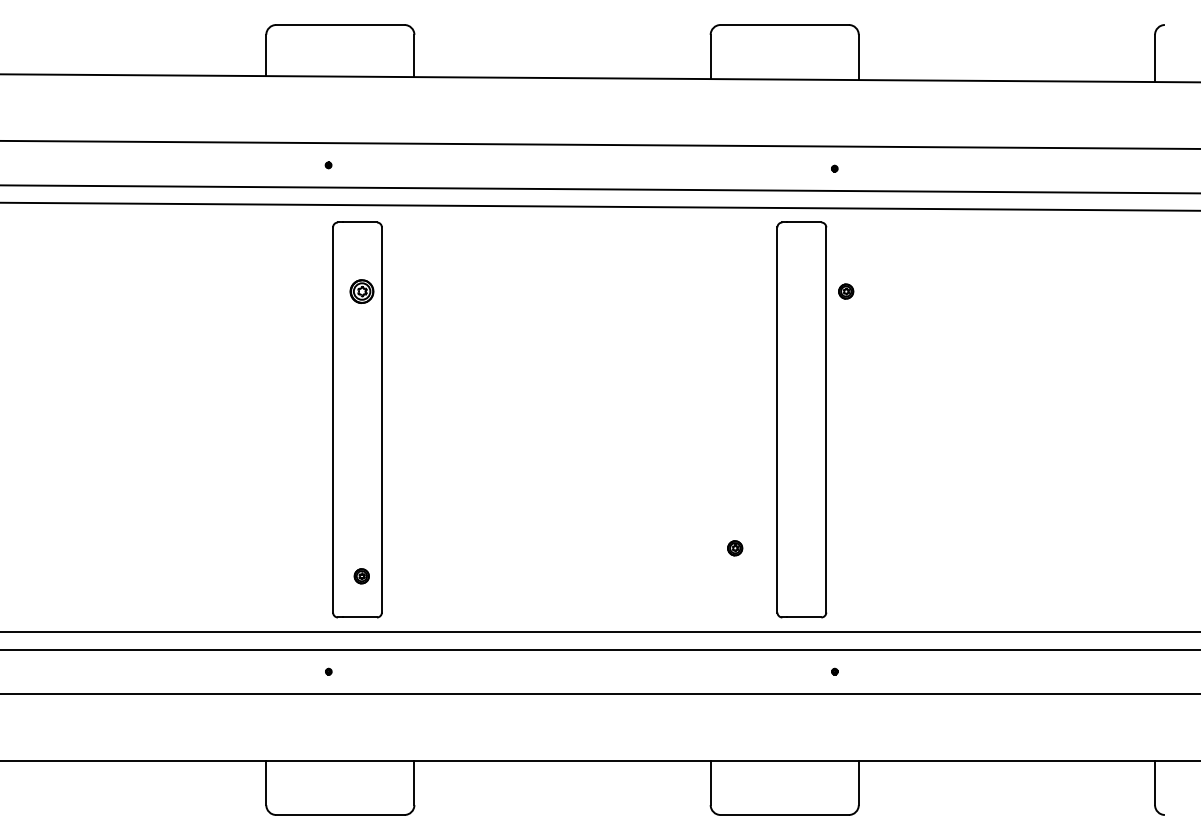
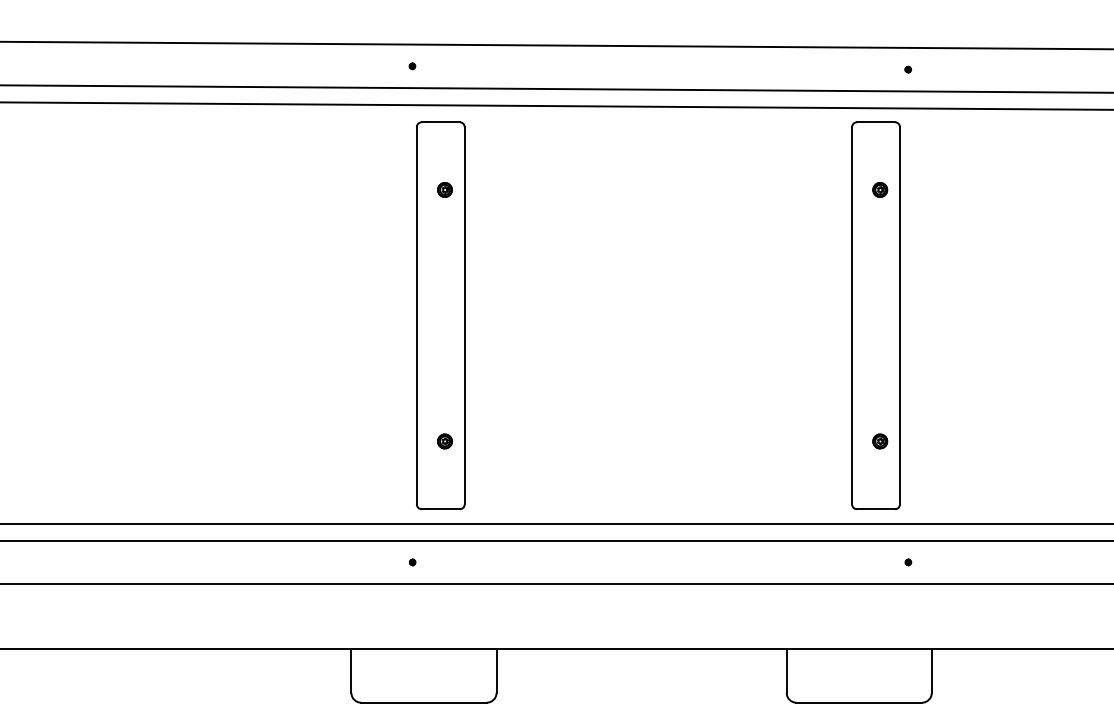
part: (361, 291) -> (444, 189), size x0.62
part: (846, 291) -> (880, 189), moved
part: (735, 548) -> (880, 441), moved
part: (361, 576) -> (444, 441), moved

